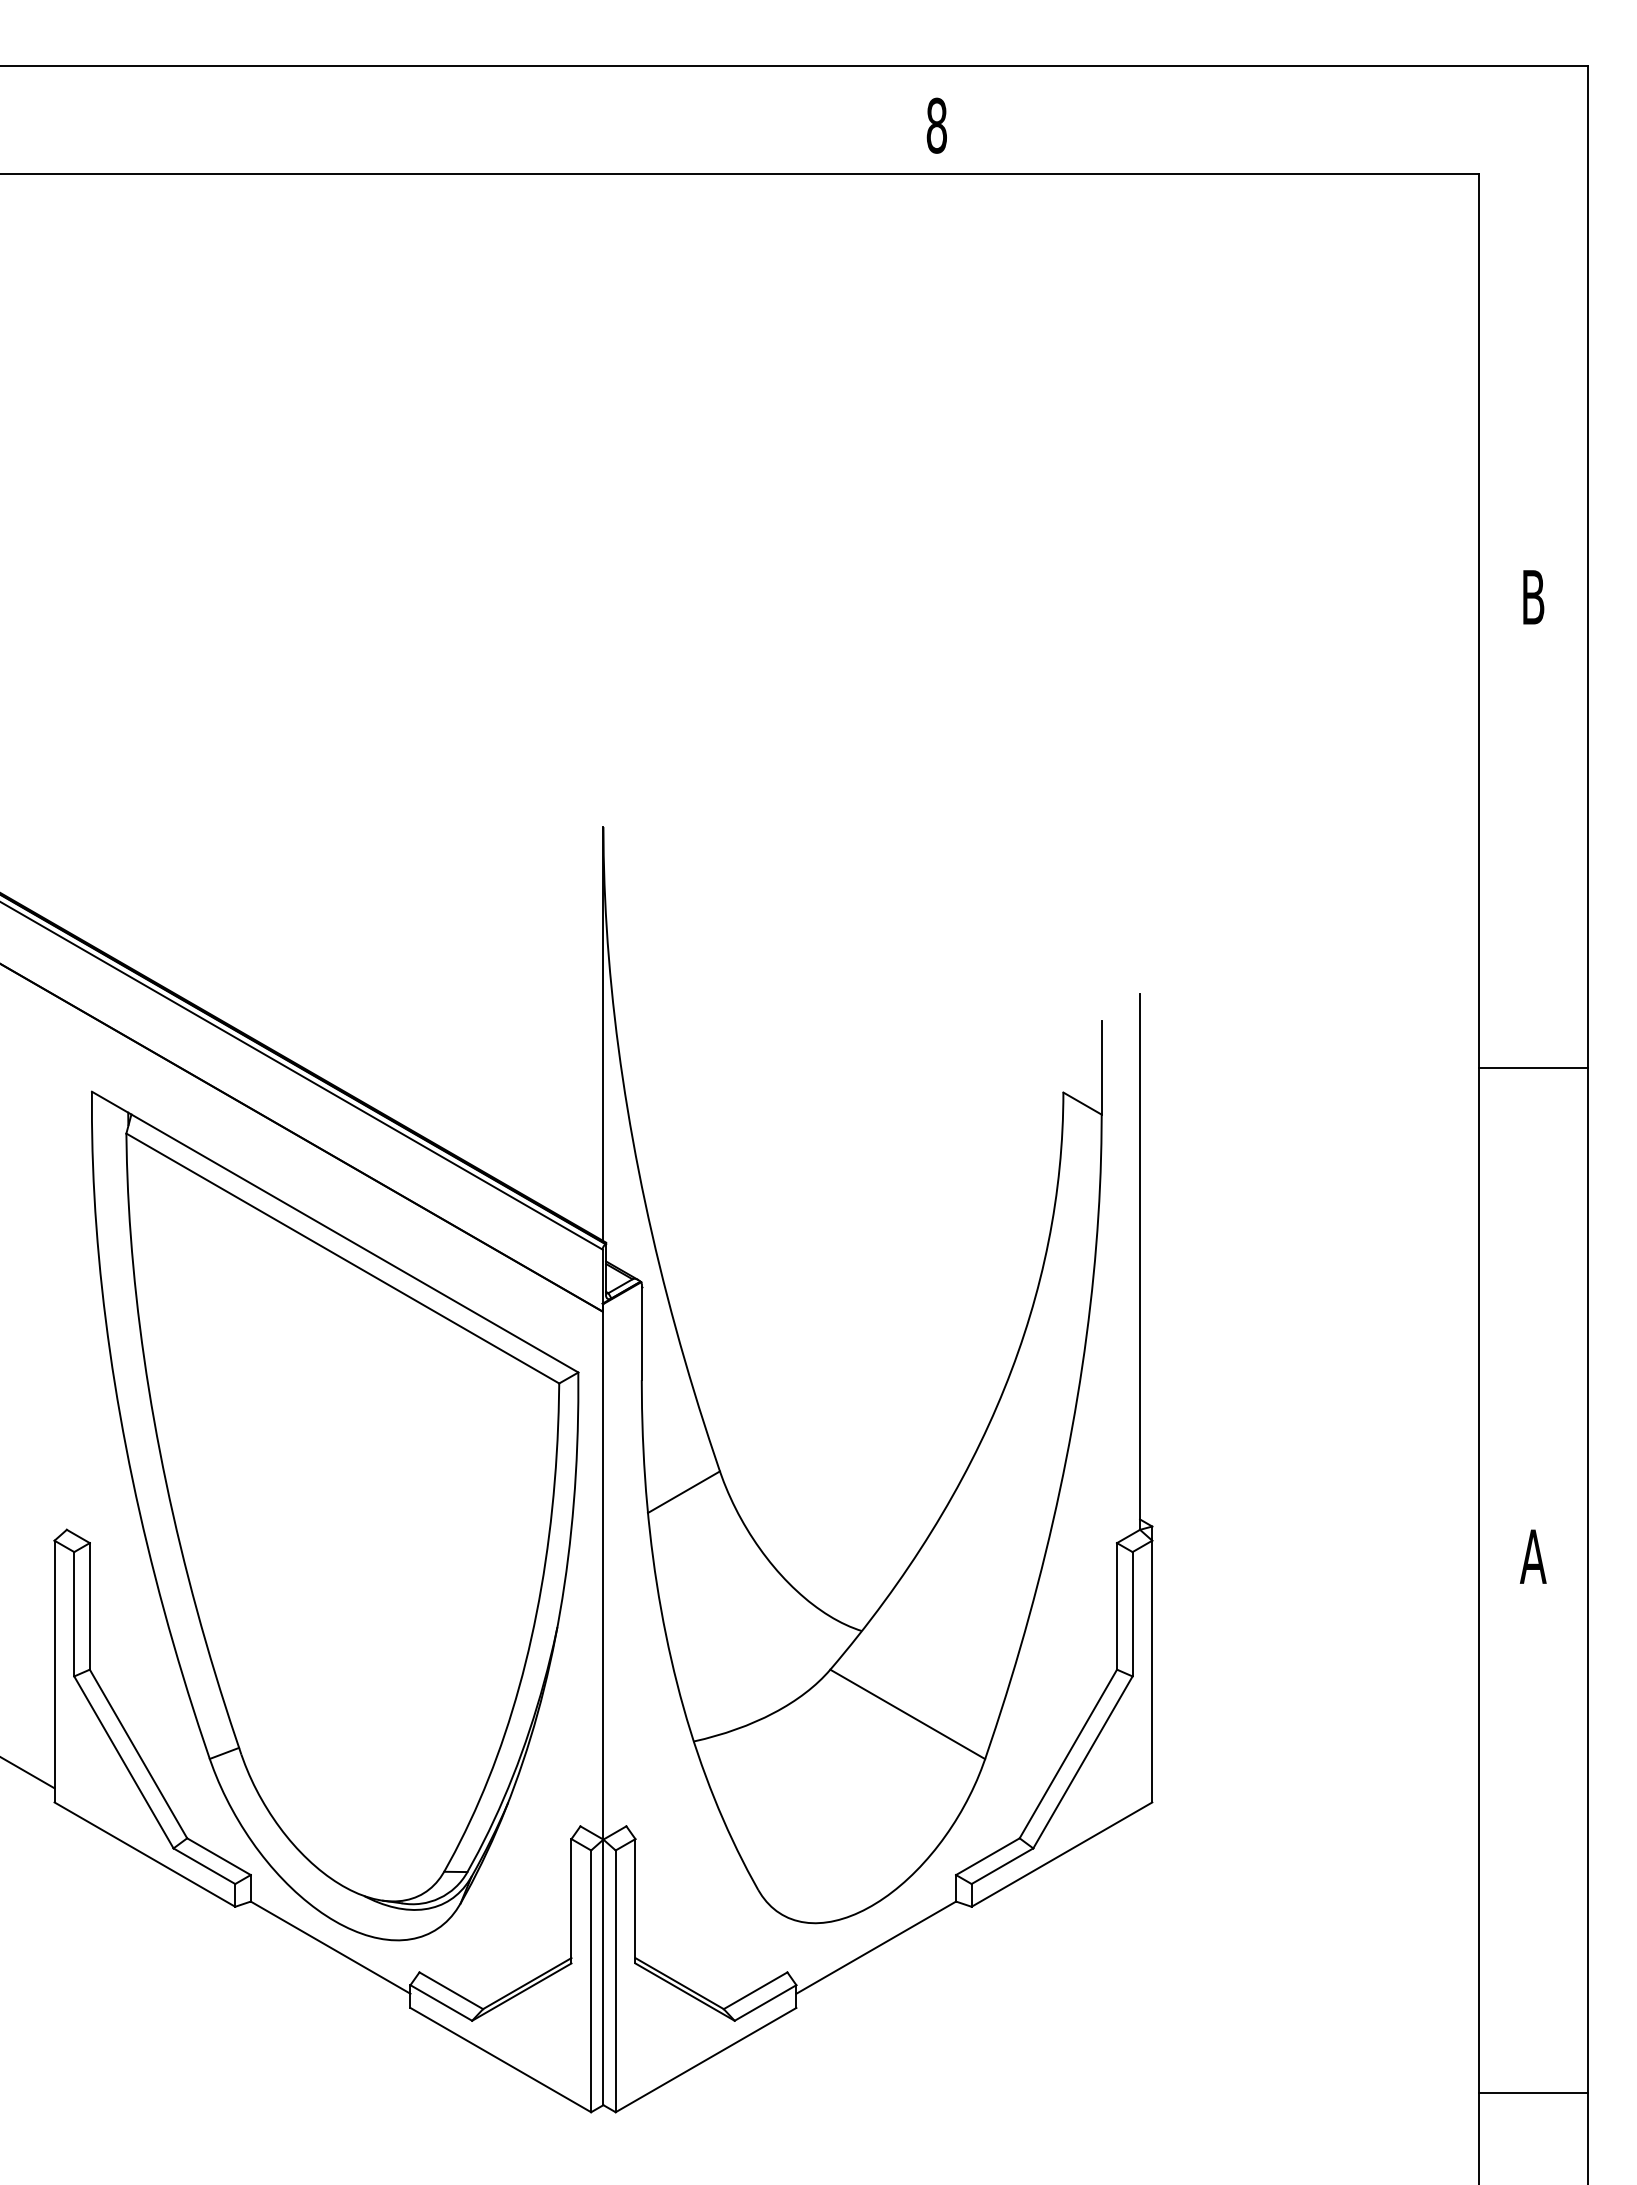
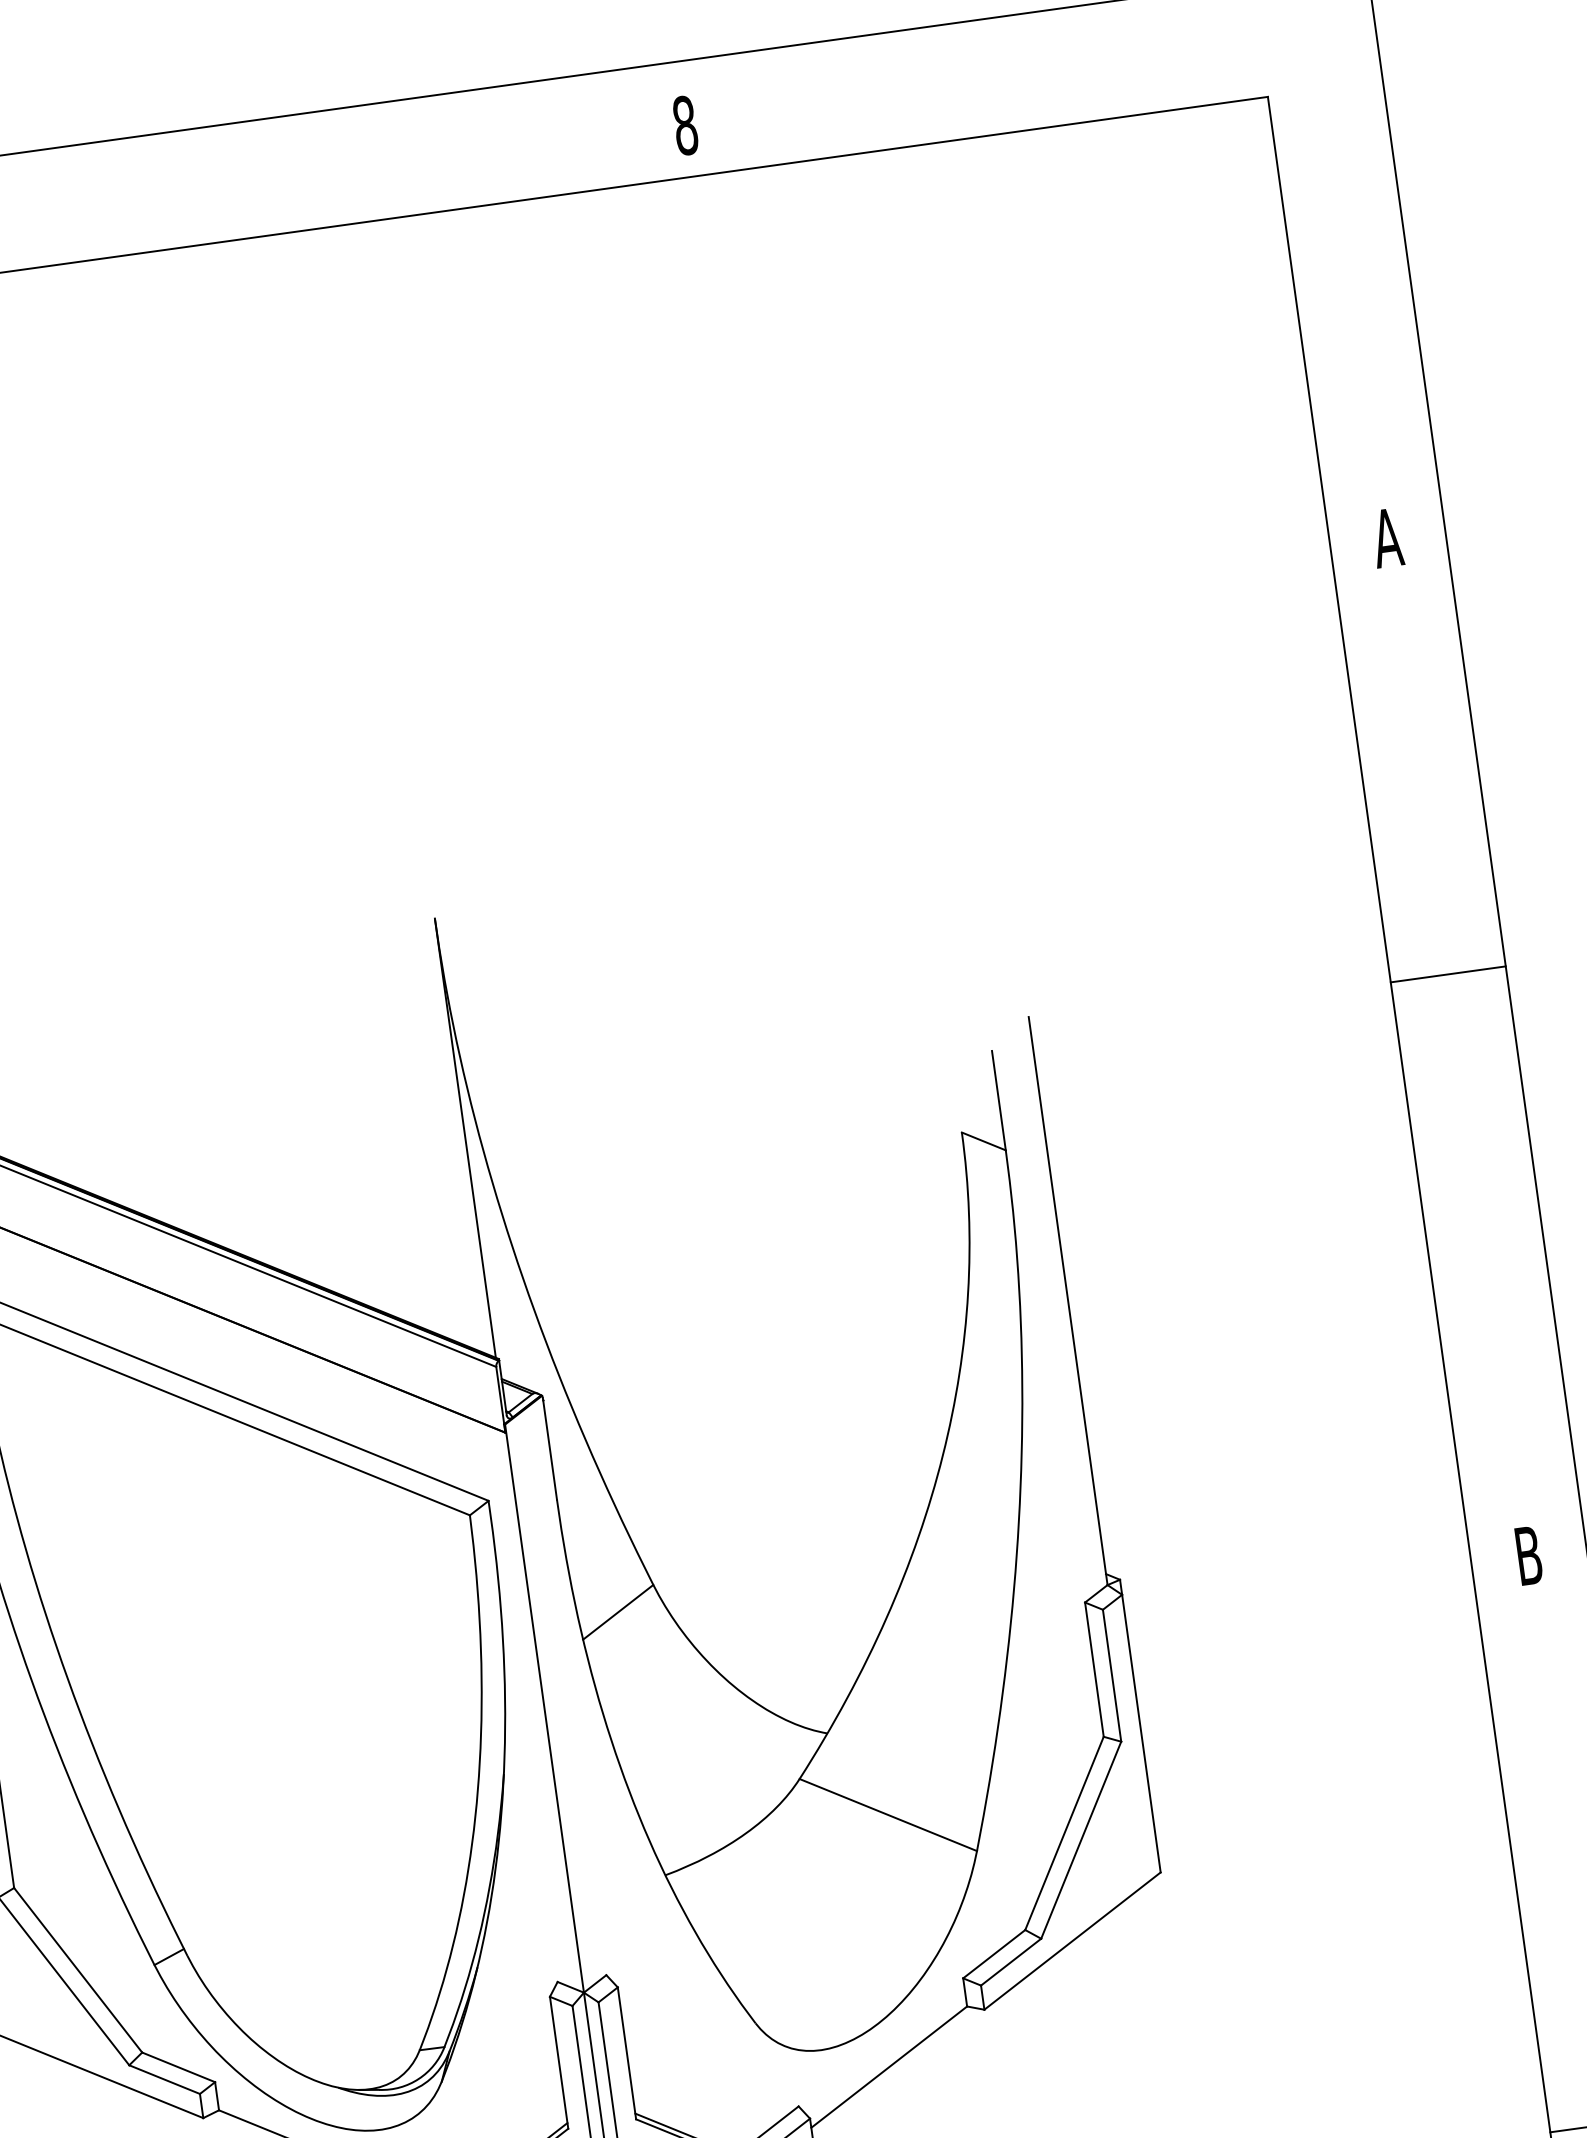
text: (1533, 597) -> (1387, 538), B -> A
line: (1533, 1067) -> (1448, 974), moved
text: (1532, 1556) -> (1527, 1555), A -> B

